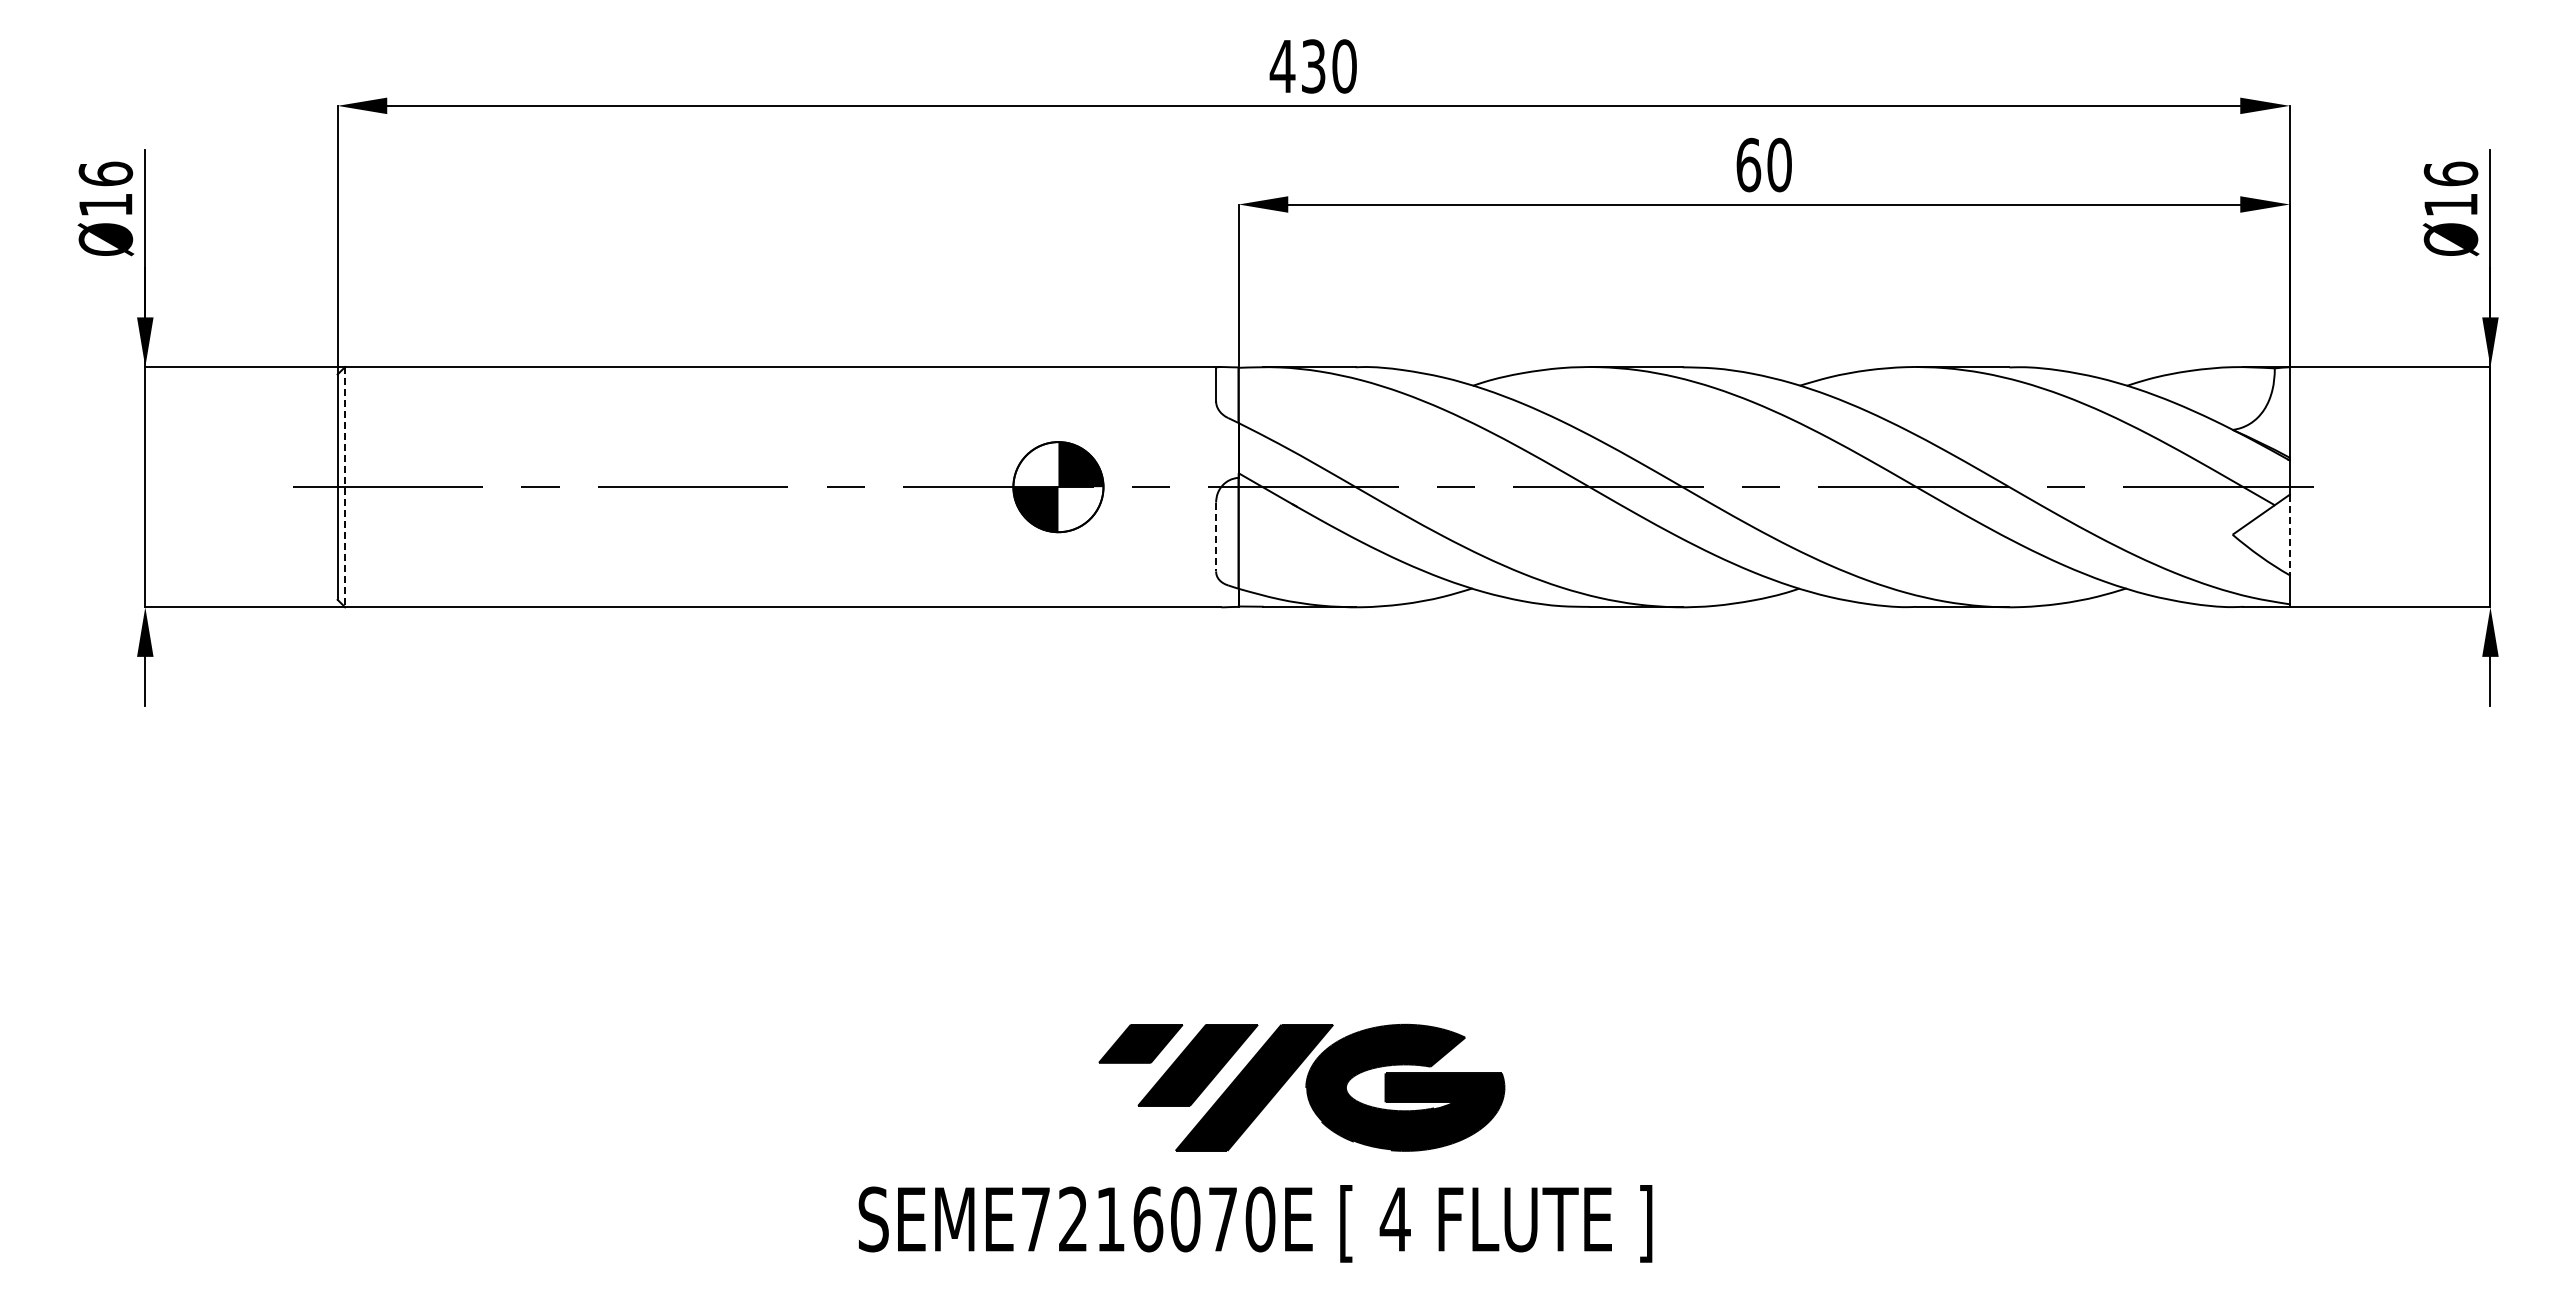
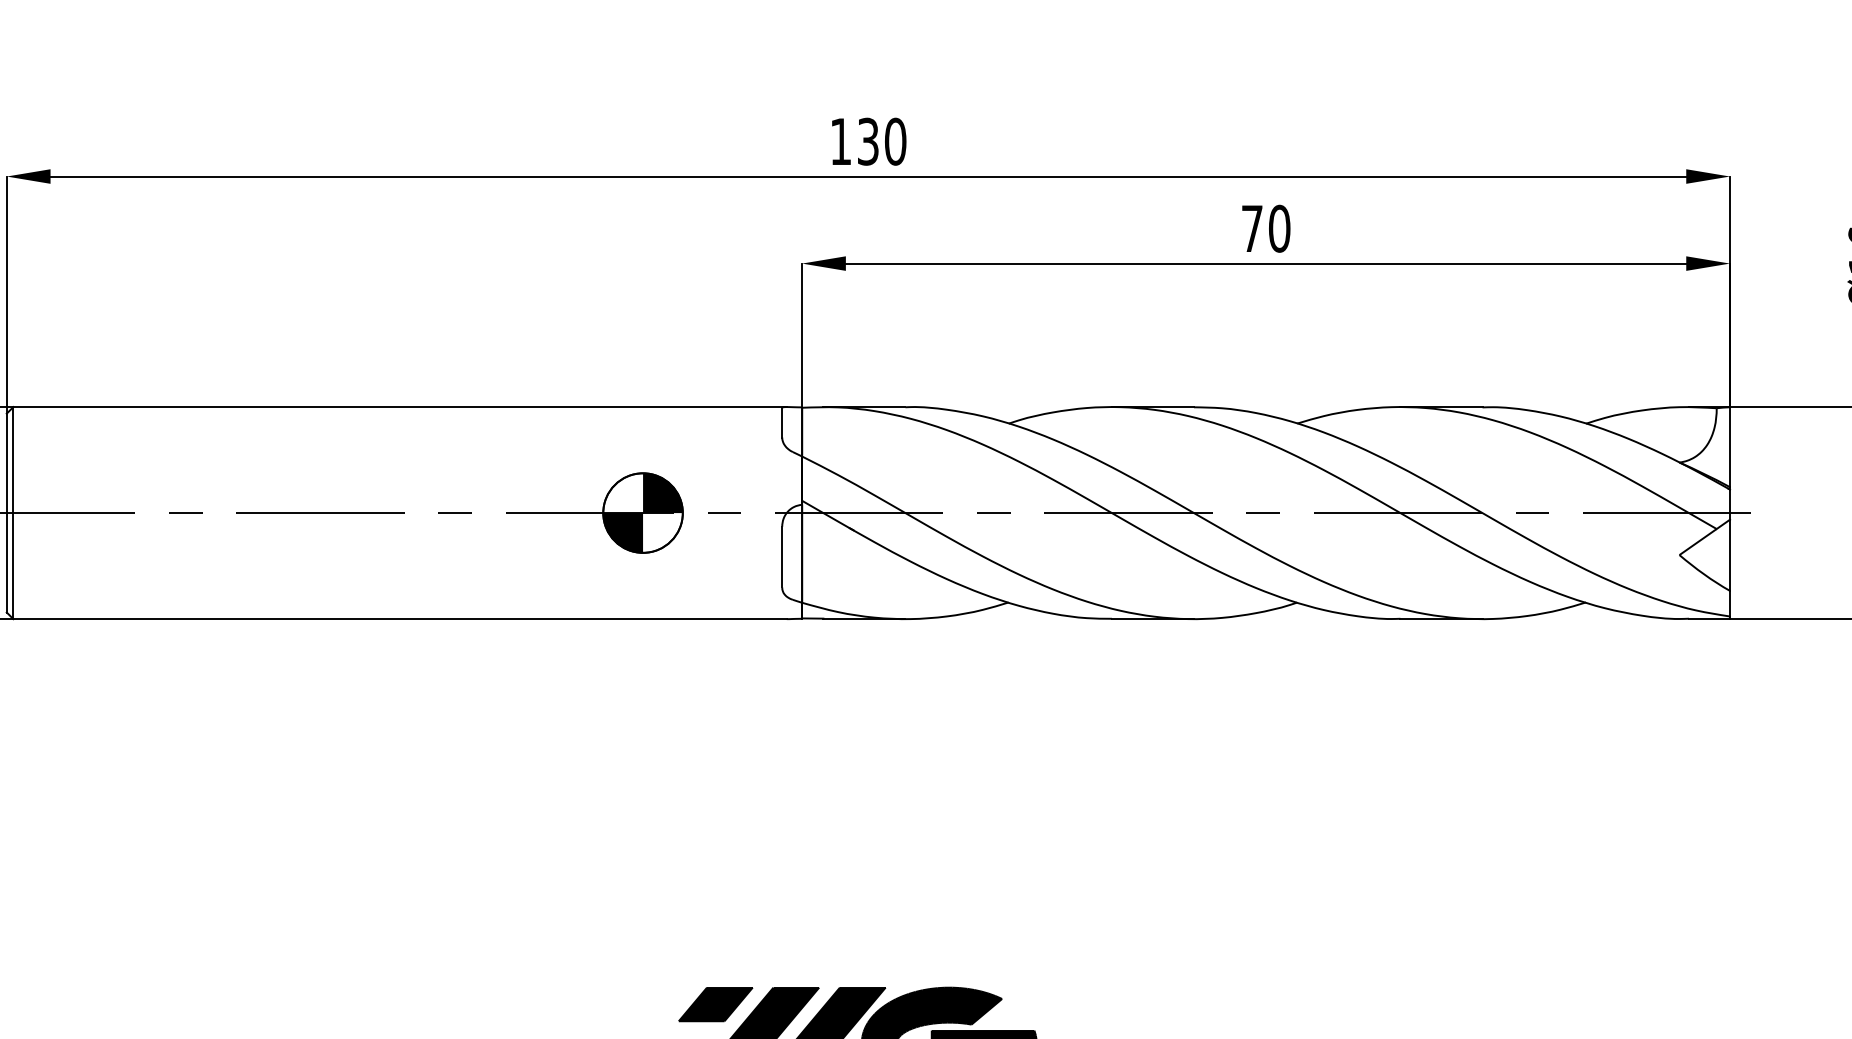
text: (1282, 66) -> (840, 141), 430 -> 130
text: (1748, 164) -> (1252, 228), 60 -> 70
line: (345, 487) -> (13, 513), dashed -> solid
line: (2289, 535) -> (1729, 555), dashed -> solid
line: (1216, 537) -> (782, 557), dashed -> solid

